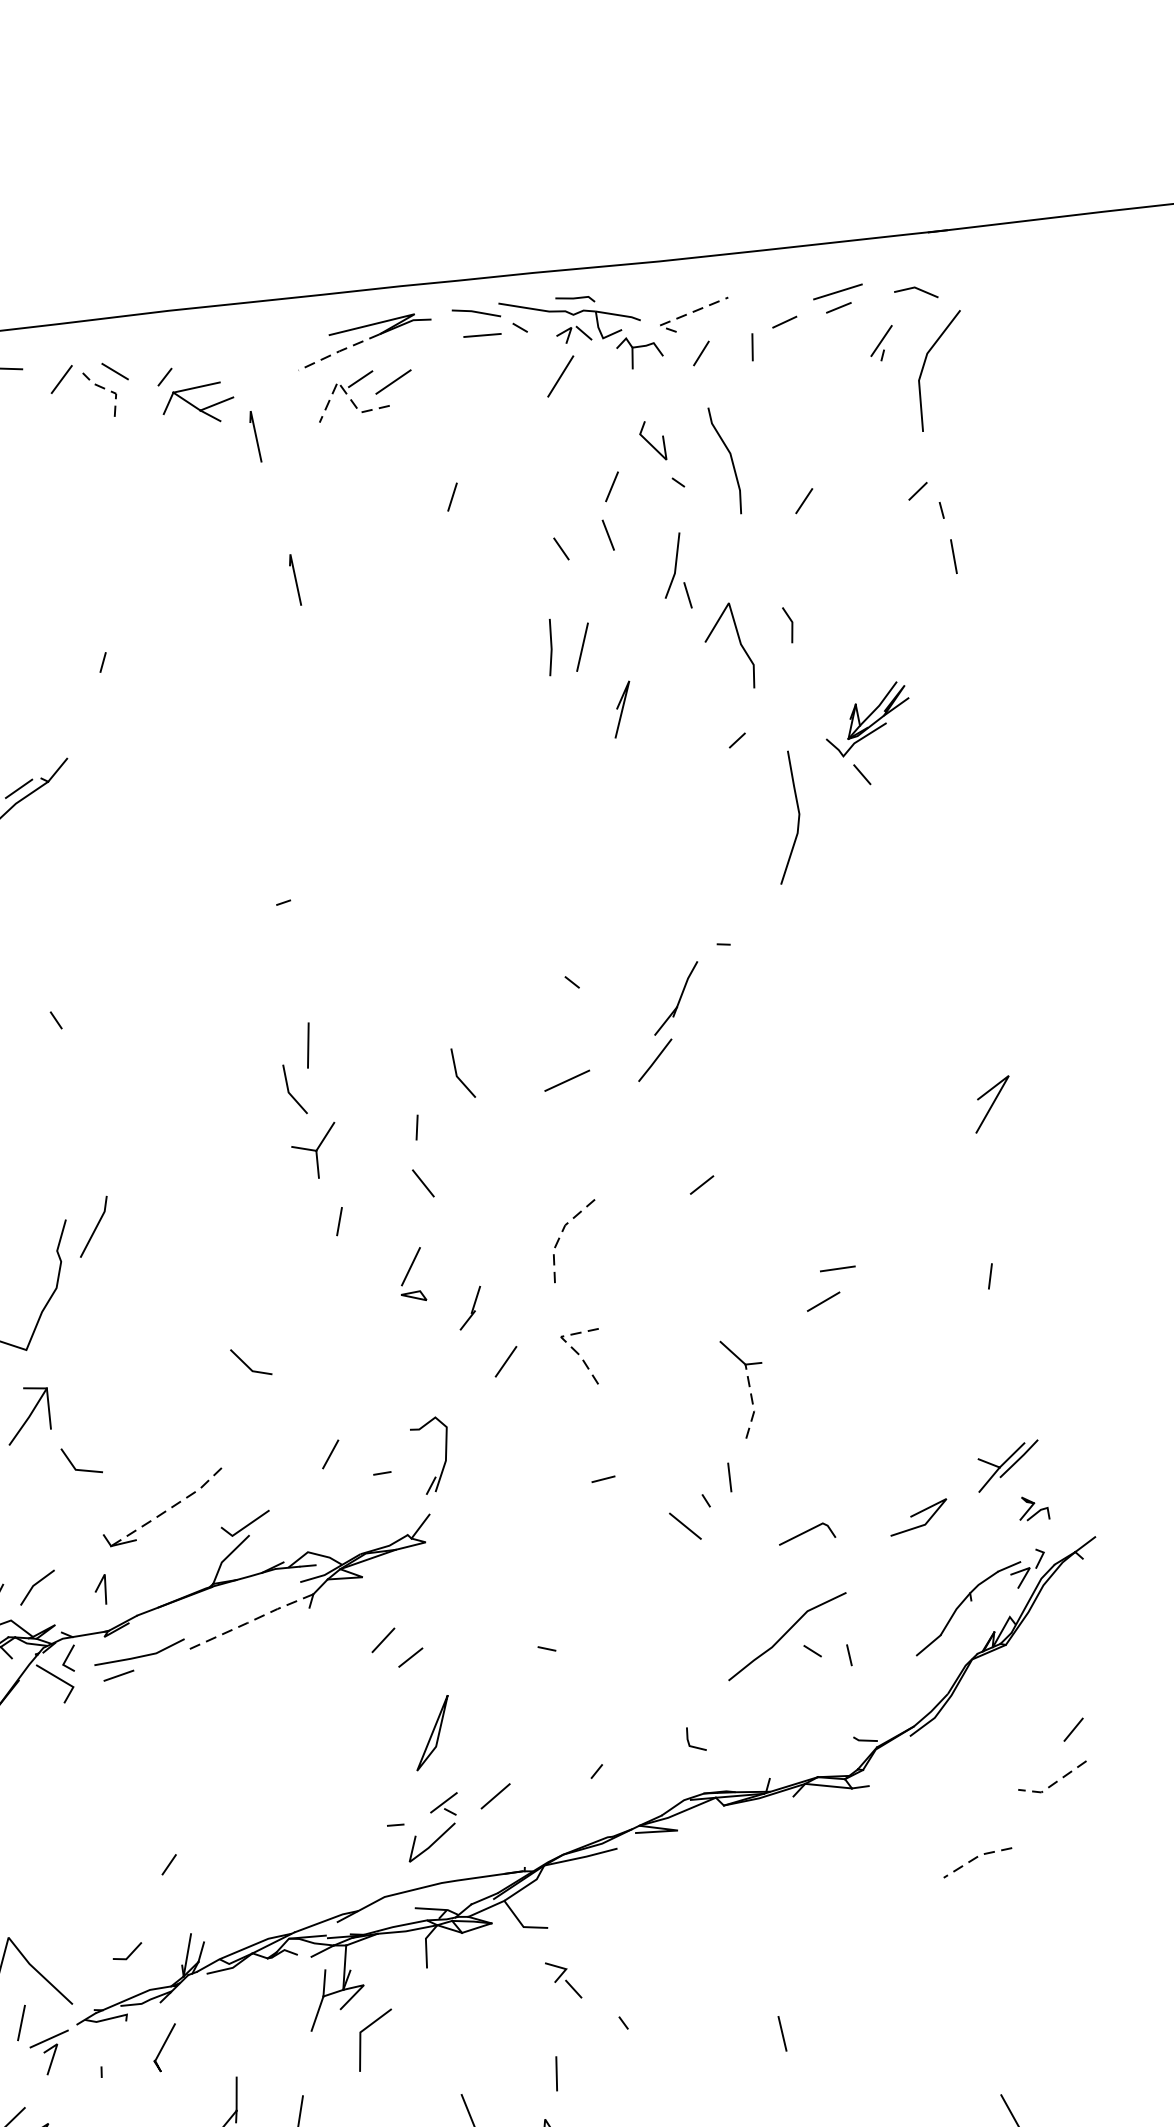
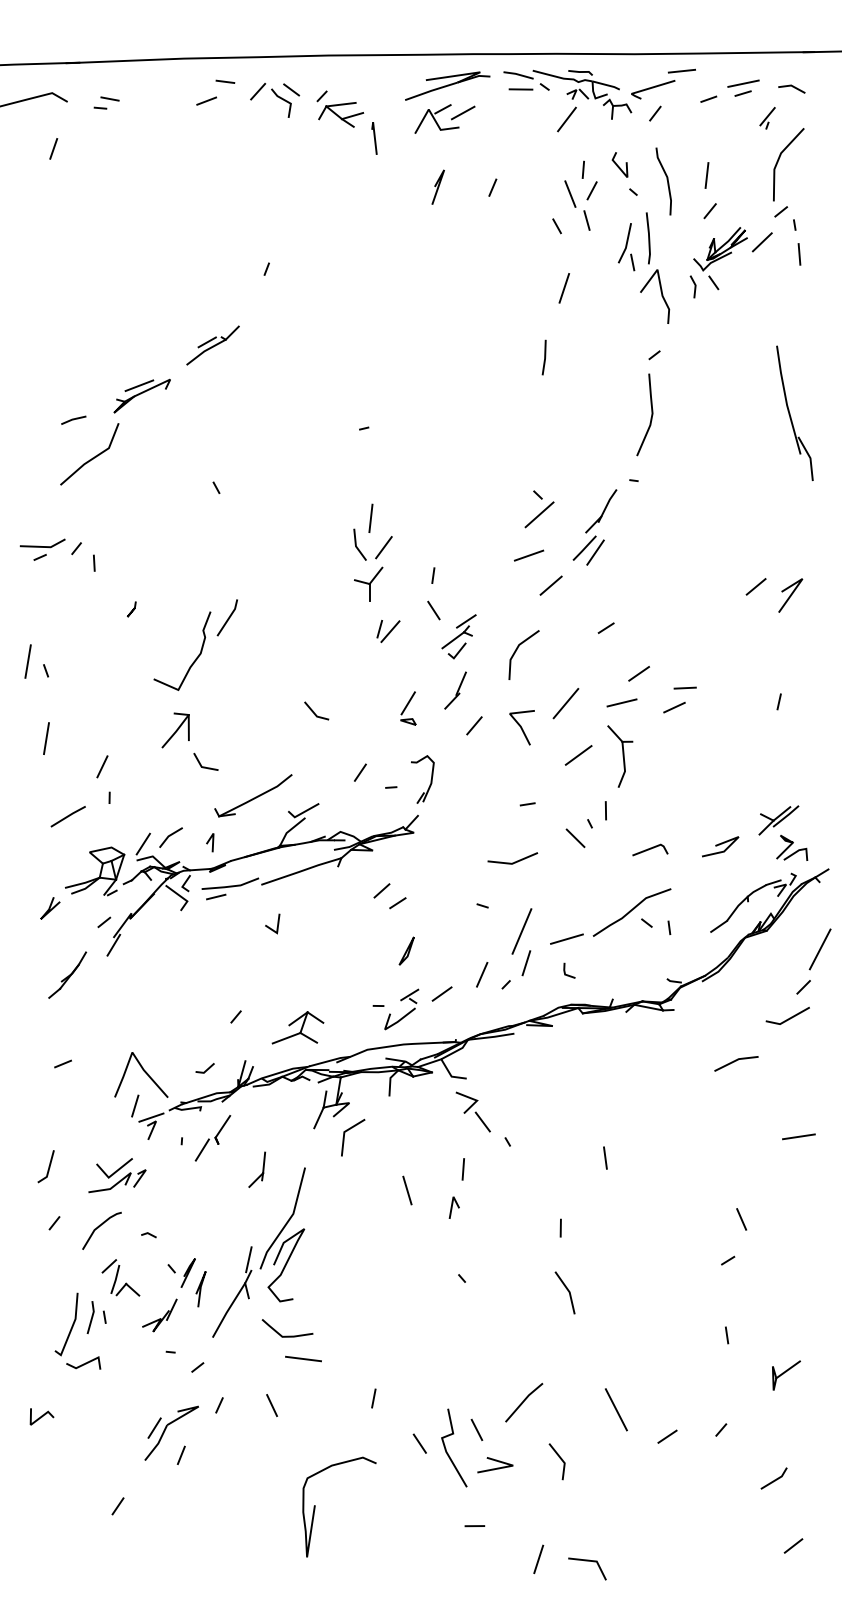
line: (736, 280) -> (681, 70), added
line: (683, 316) -> (646, 89), dashed -> solid
line: (751, 346) -> (582, 169), moved
line: (339, 350) -> (431, 90), dashed -> solid
line: (925, 365) -> (779, 160), moved
line: (107, 389) -> (285, 100), dashed -> solid
line: (344, 390) -> (432, 115), dashed -> solid
line: (792, 444) -> (706, 175), added
line: (577, 494) -> (570, 193), added
line: (891, 543) -> (761, 242), added
line: (709, 554) -> (648, 238), added
line: (295, 579) -> (390, 229), removed
line: (550, 647) -> (544, 357), moved
line: (621, 708) -> (437, 186), moved
part: (869, 734) -> (720, 258), moved
part: (970, 810) -> (794, 412), added
line: (796, 820) -> (650, 417), moved
line: (577, 1013) -> (539, 514), added
line: (673, 1065) -> (595, 552), added
line: (459, 1076) -> (462, 546), removed
line: (332, 1090) -> (383, 547), added
line: (934, 1095) -> (755, 586), added
line: (606, 1125) -> (550, 585), added
part: (466, 1221) -> (458, 636), added
line: (357, 1223) -> (390, 631), added
line: (560, 1234) -> (515, 650), dashed -> solid
line: (760, 1252) -> (638, 673), added
part: (412, 1274) -> (408, 708), moved
line: (737, 1301) -> (621, 702), added
part: (470, 1308) -> (455, 690), size x1.43
line: (648, 1311) -> (565, 703), added
line: (567, 1343) -> (513, 718), dashed -> solid
line: (677, 1393) -> (578, 755), added
line: (752, 1402) -> (624, 765), dashed -> solid
part: (1034, 1507) -> (792, 847), size x1.67
line: (168, 1510) -> (256, 797), dashed -> solid
line: (591, 1572) -> (514, 861), added
line: (251, 1621) -> (301, 871), dashed -> solid
line: (1093, 1666) -> (819, 949), added
line: (613, 1683) -> (521, 931), added
line: (686, 1688) -> (566, 938), added
line: (210, 1716) -> (270, 927), added
part: (431, 1732) -> (406, 950), size x0.62
line: (626, 1734) -> (526, 963), added
line: (557, 1758) -> (482, 974), added
line: (1052, 1783) -> (787, 1019), dashed -> solid
line: (975, 1857) -> (735, 1060), dashed -> solid
part: (269, 1872) -> (297, 1027), added
line: (1088, 1969) -> (798, 1136), added
part: (562, 1979) -> (472, 1111), size x1.67
line: (134, 2082) -> (201, 1149), added

